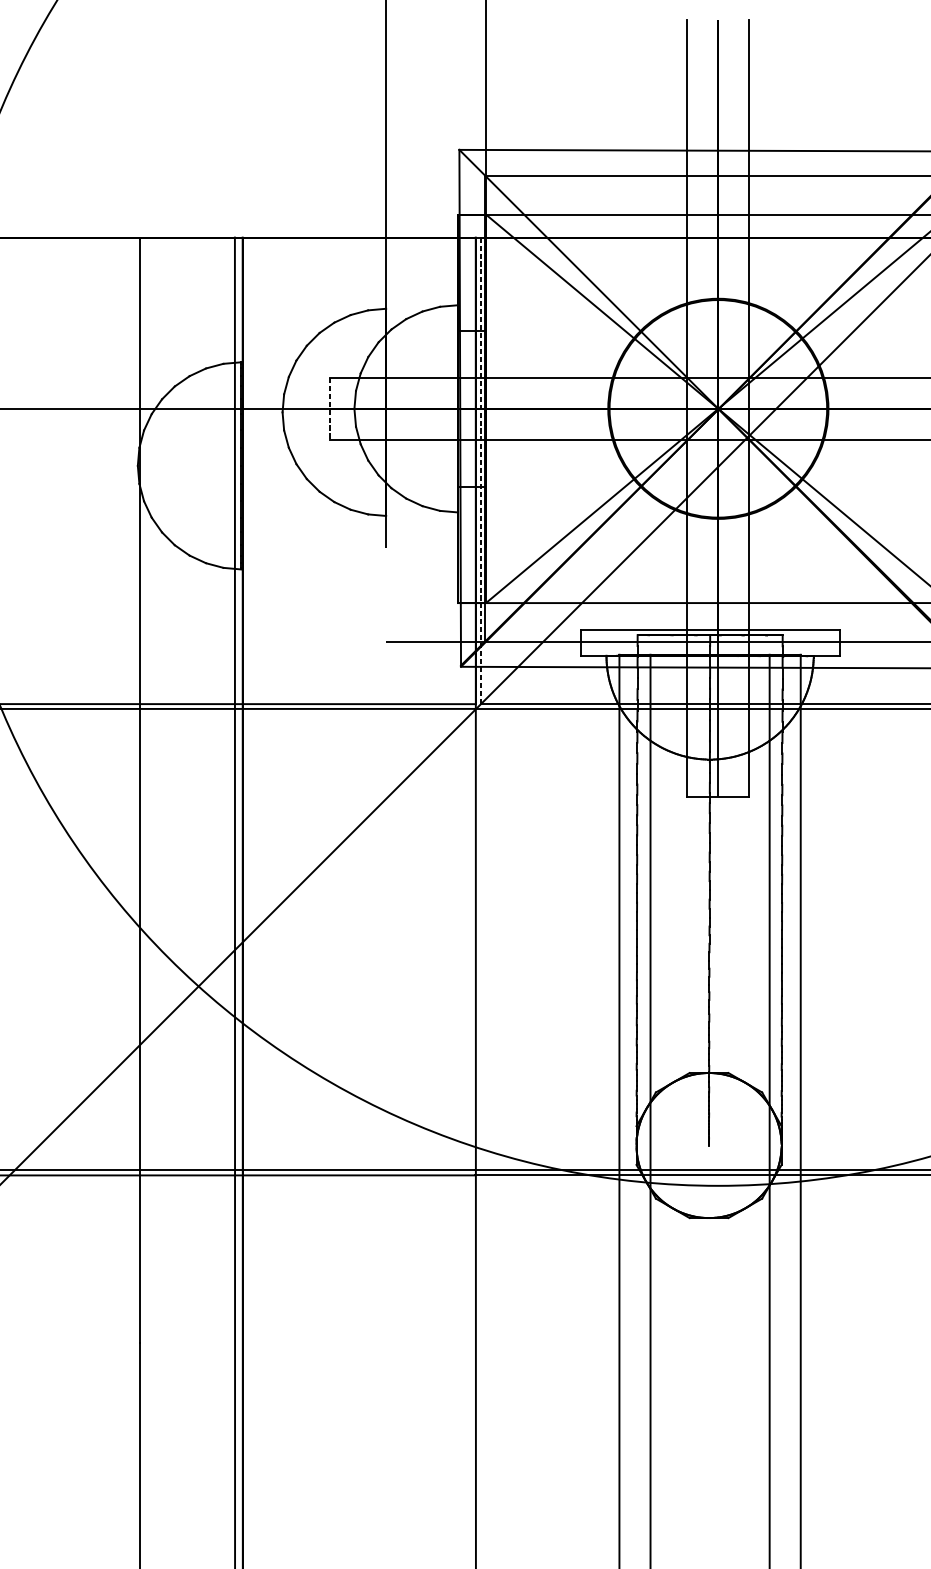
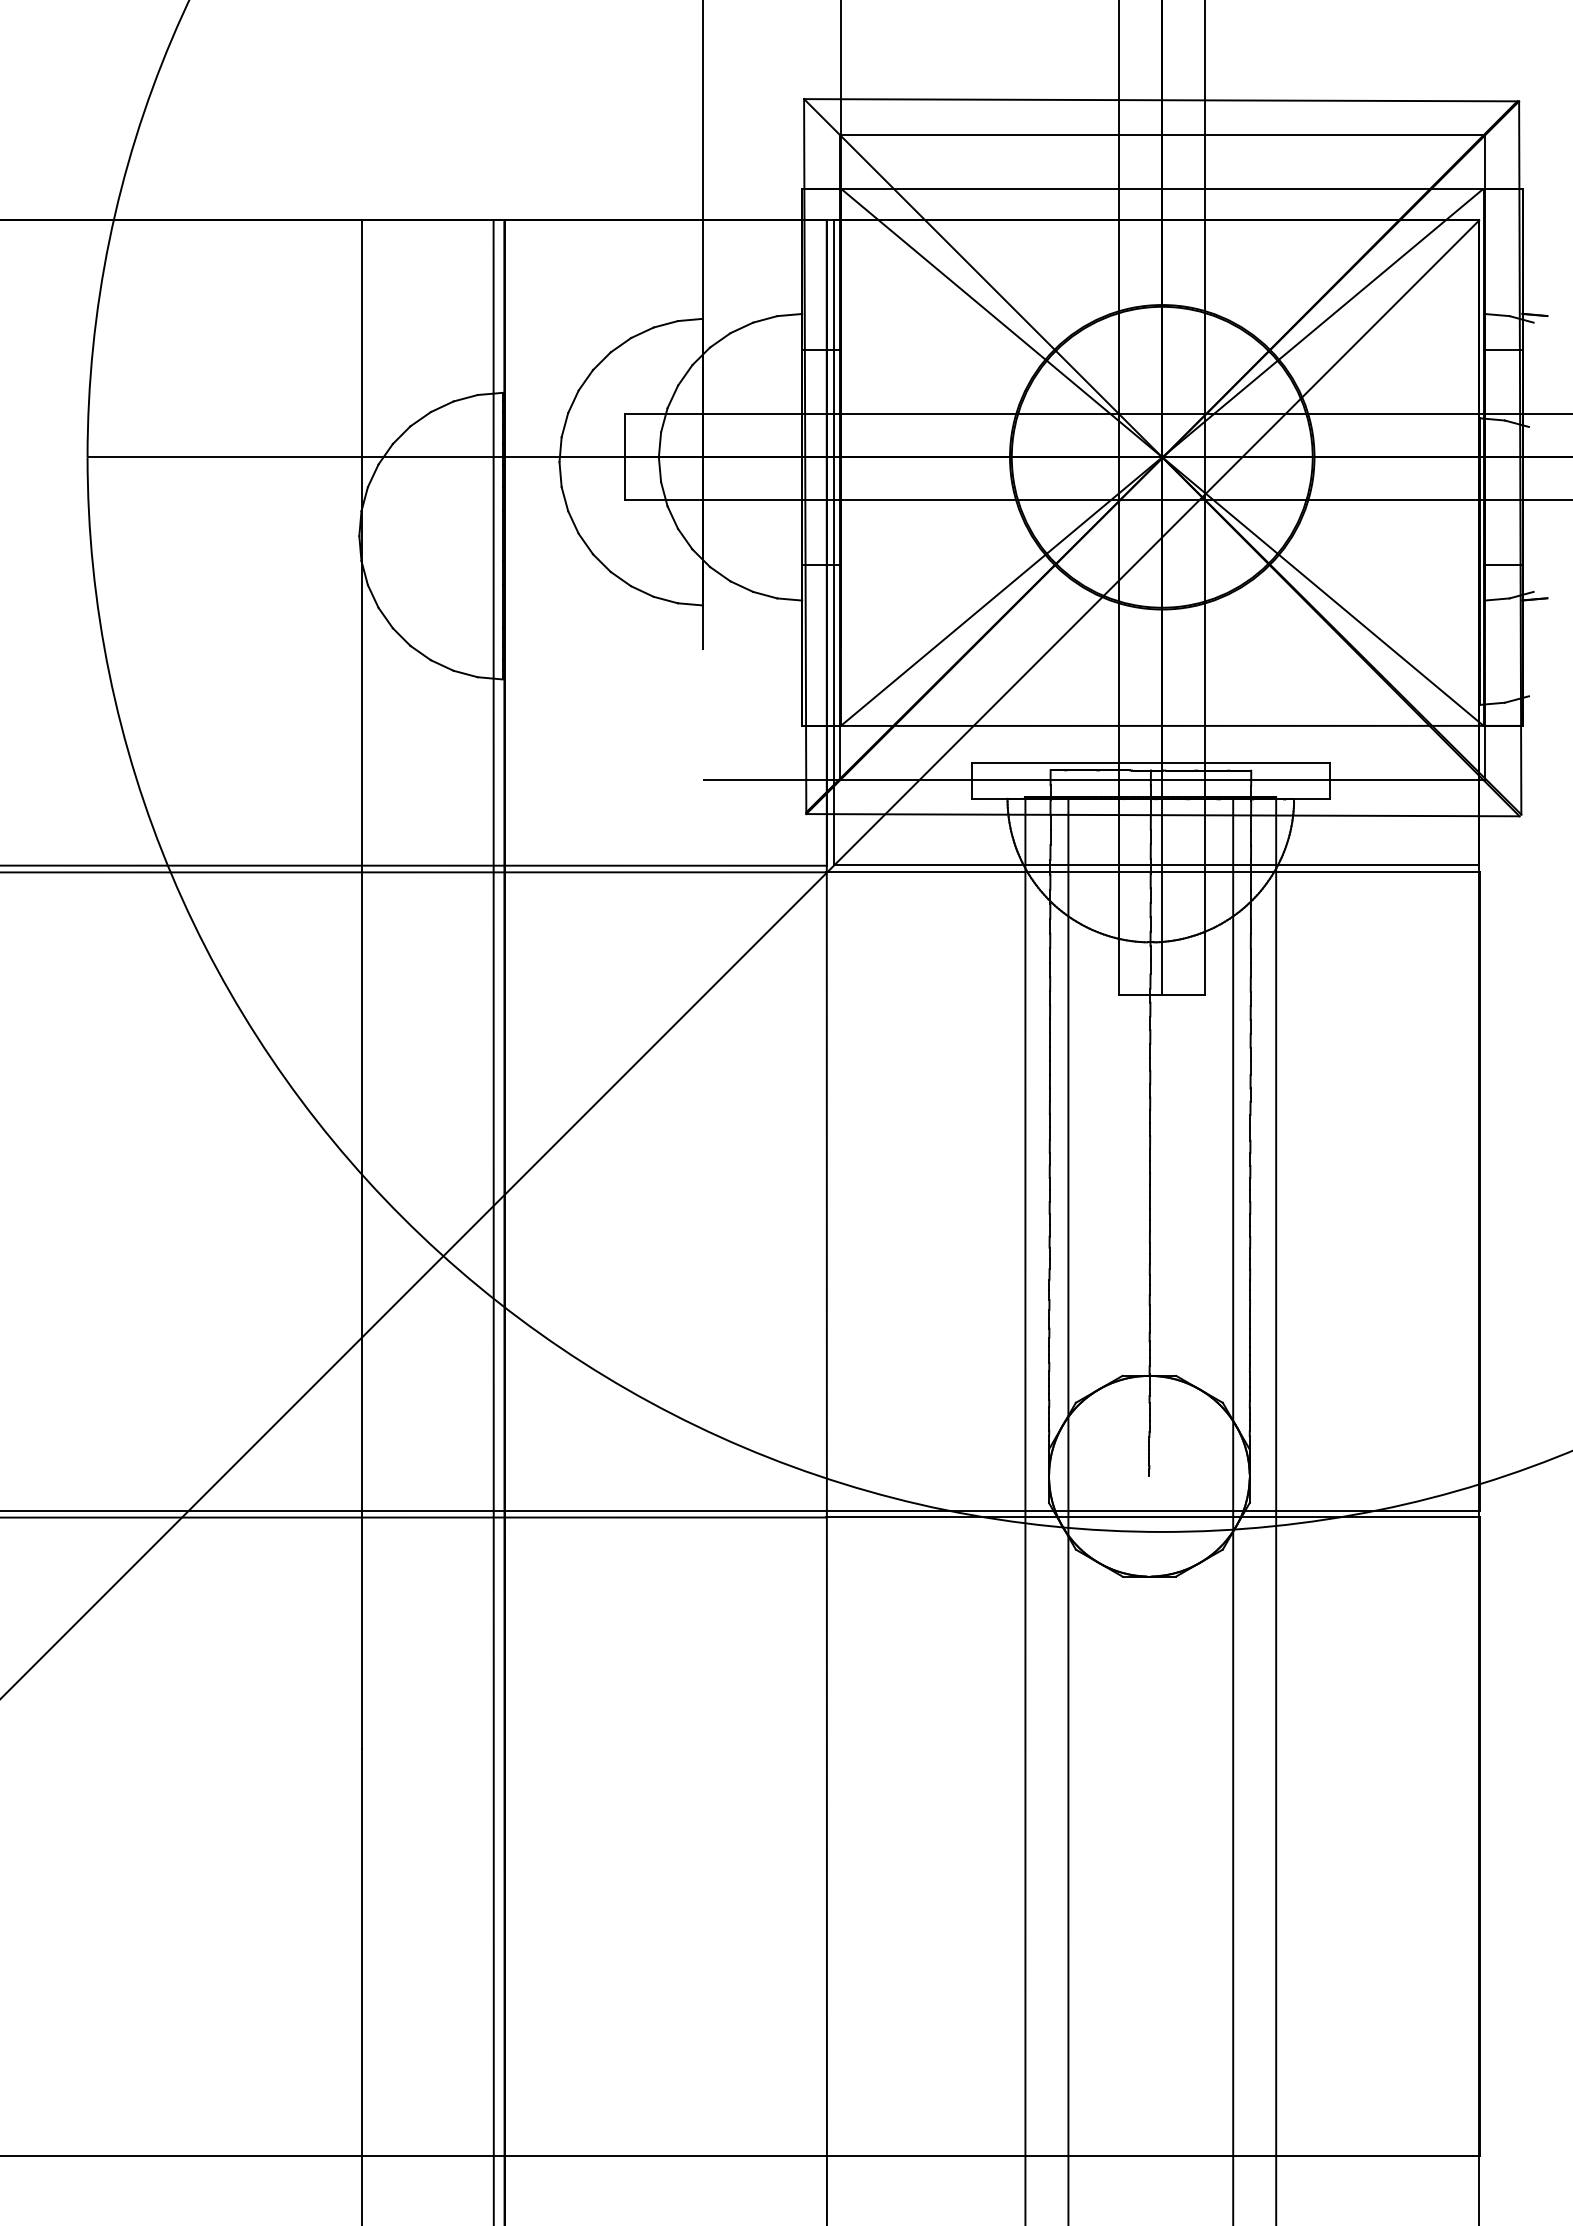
line: (329, 409) -> (624, 457), dashed -> solid
line: (481, 471) -> (834, 543), dashed -> solid

